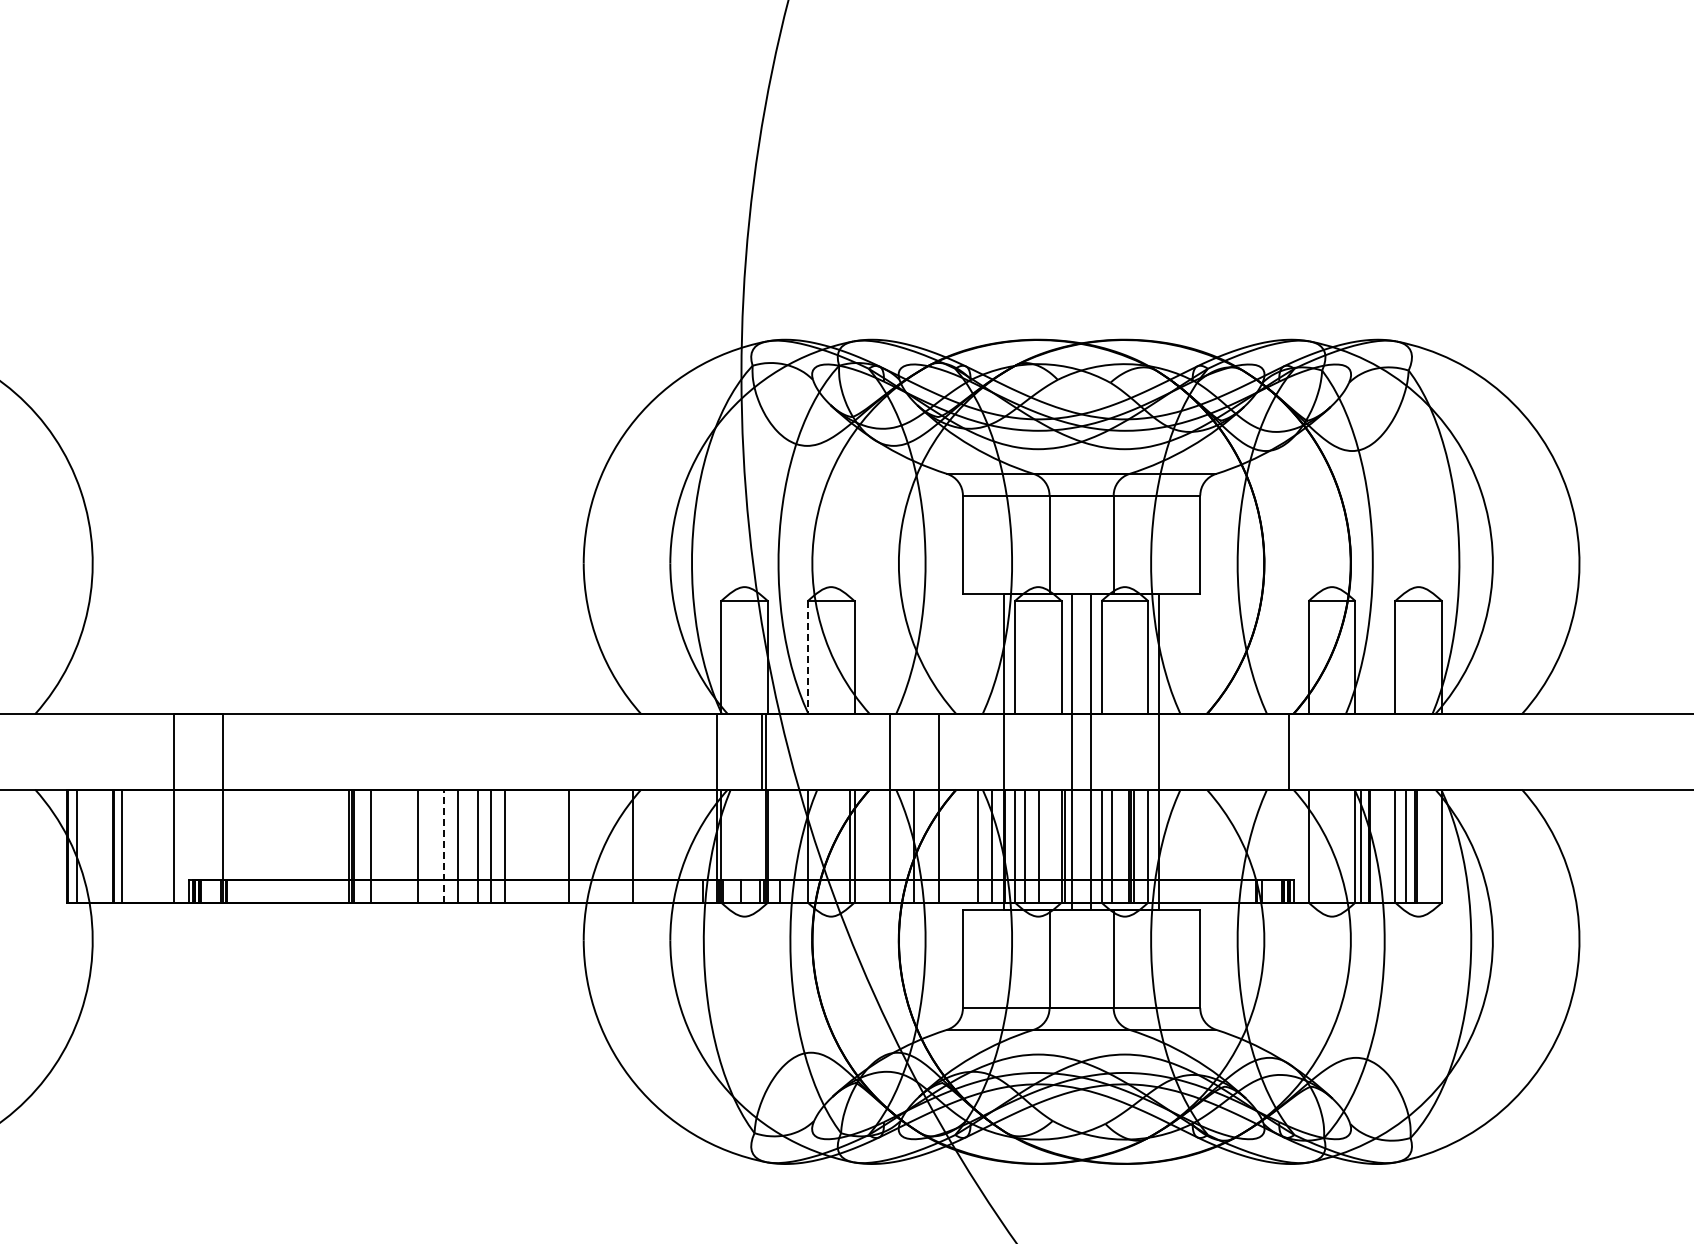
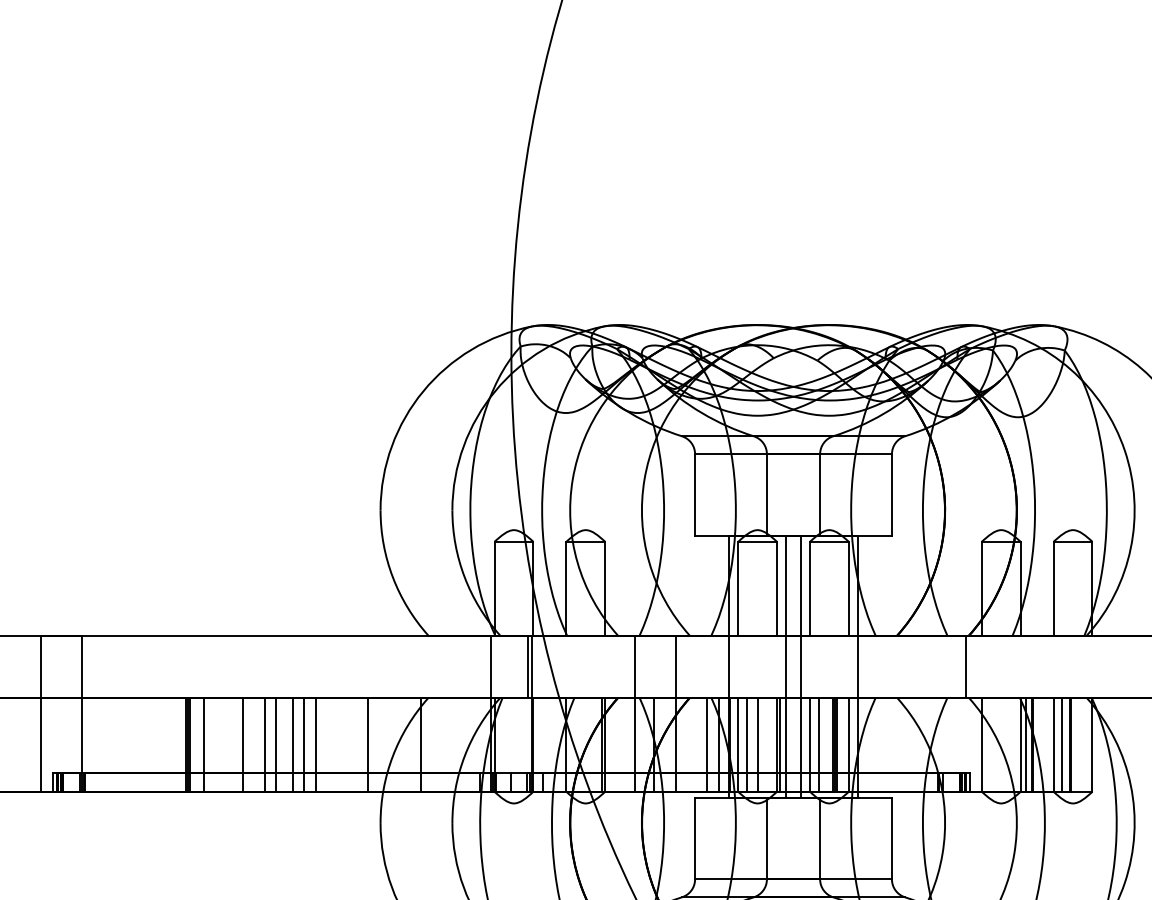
line: (807, 657) -> (566, 588), dashed -> solid
line: (443, 846) -> (264, 745), dashed -> solid

